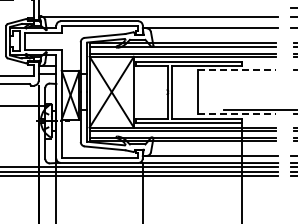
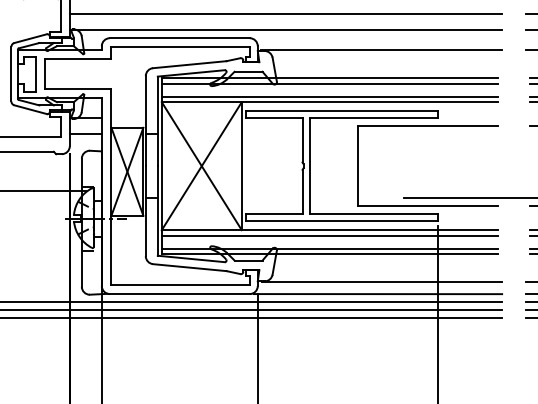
line: (158, 7) -> (286, 13), added
line: (237, 70) -> (428, 127), dashed -> solid
line: (237, 114) -> (428, 206), dashed -> solid

